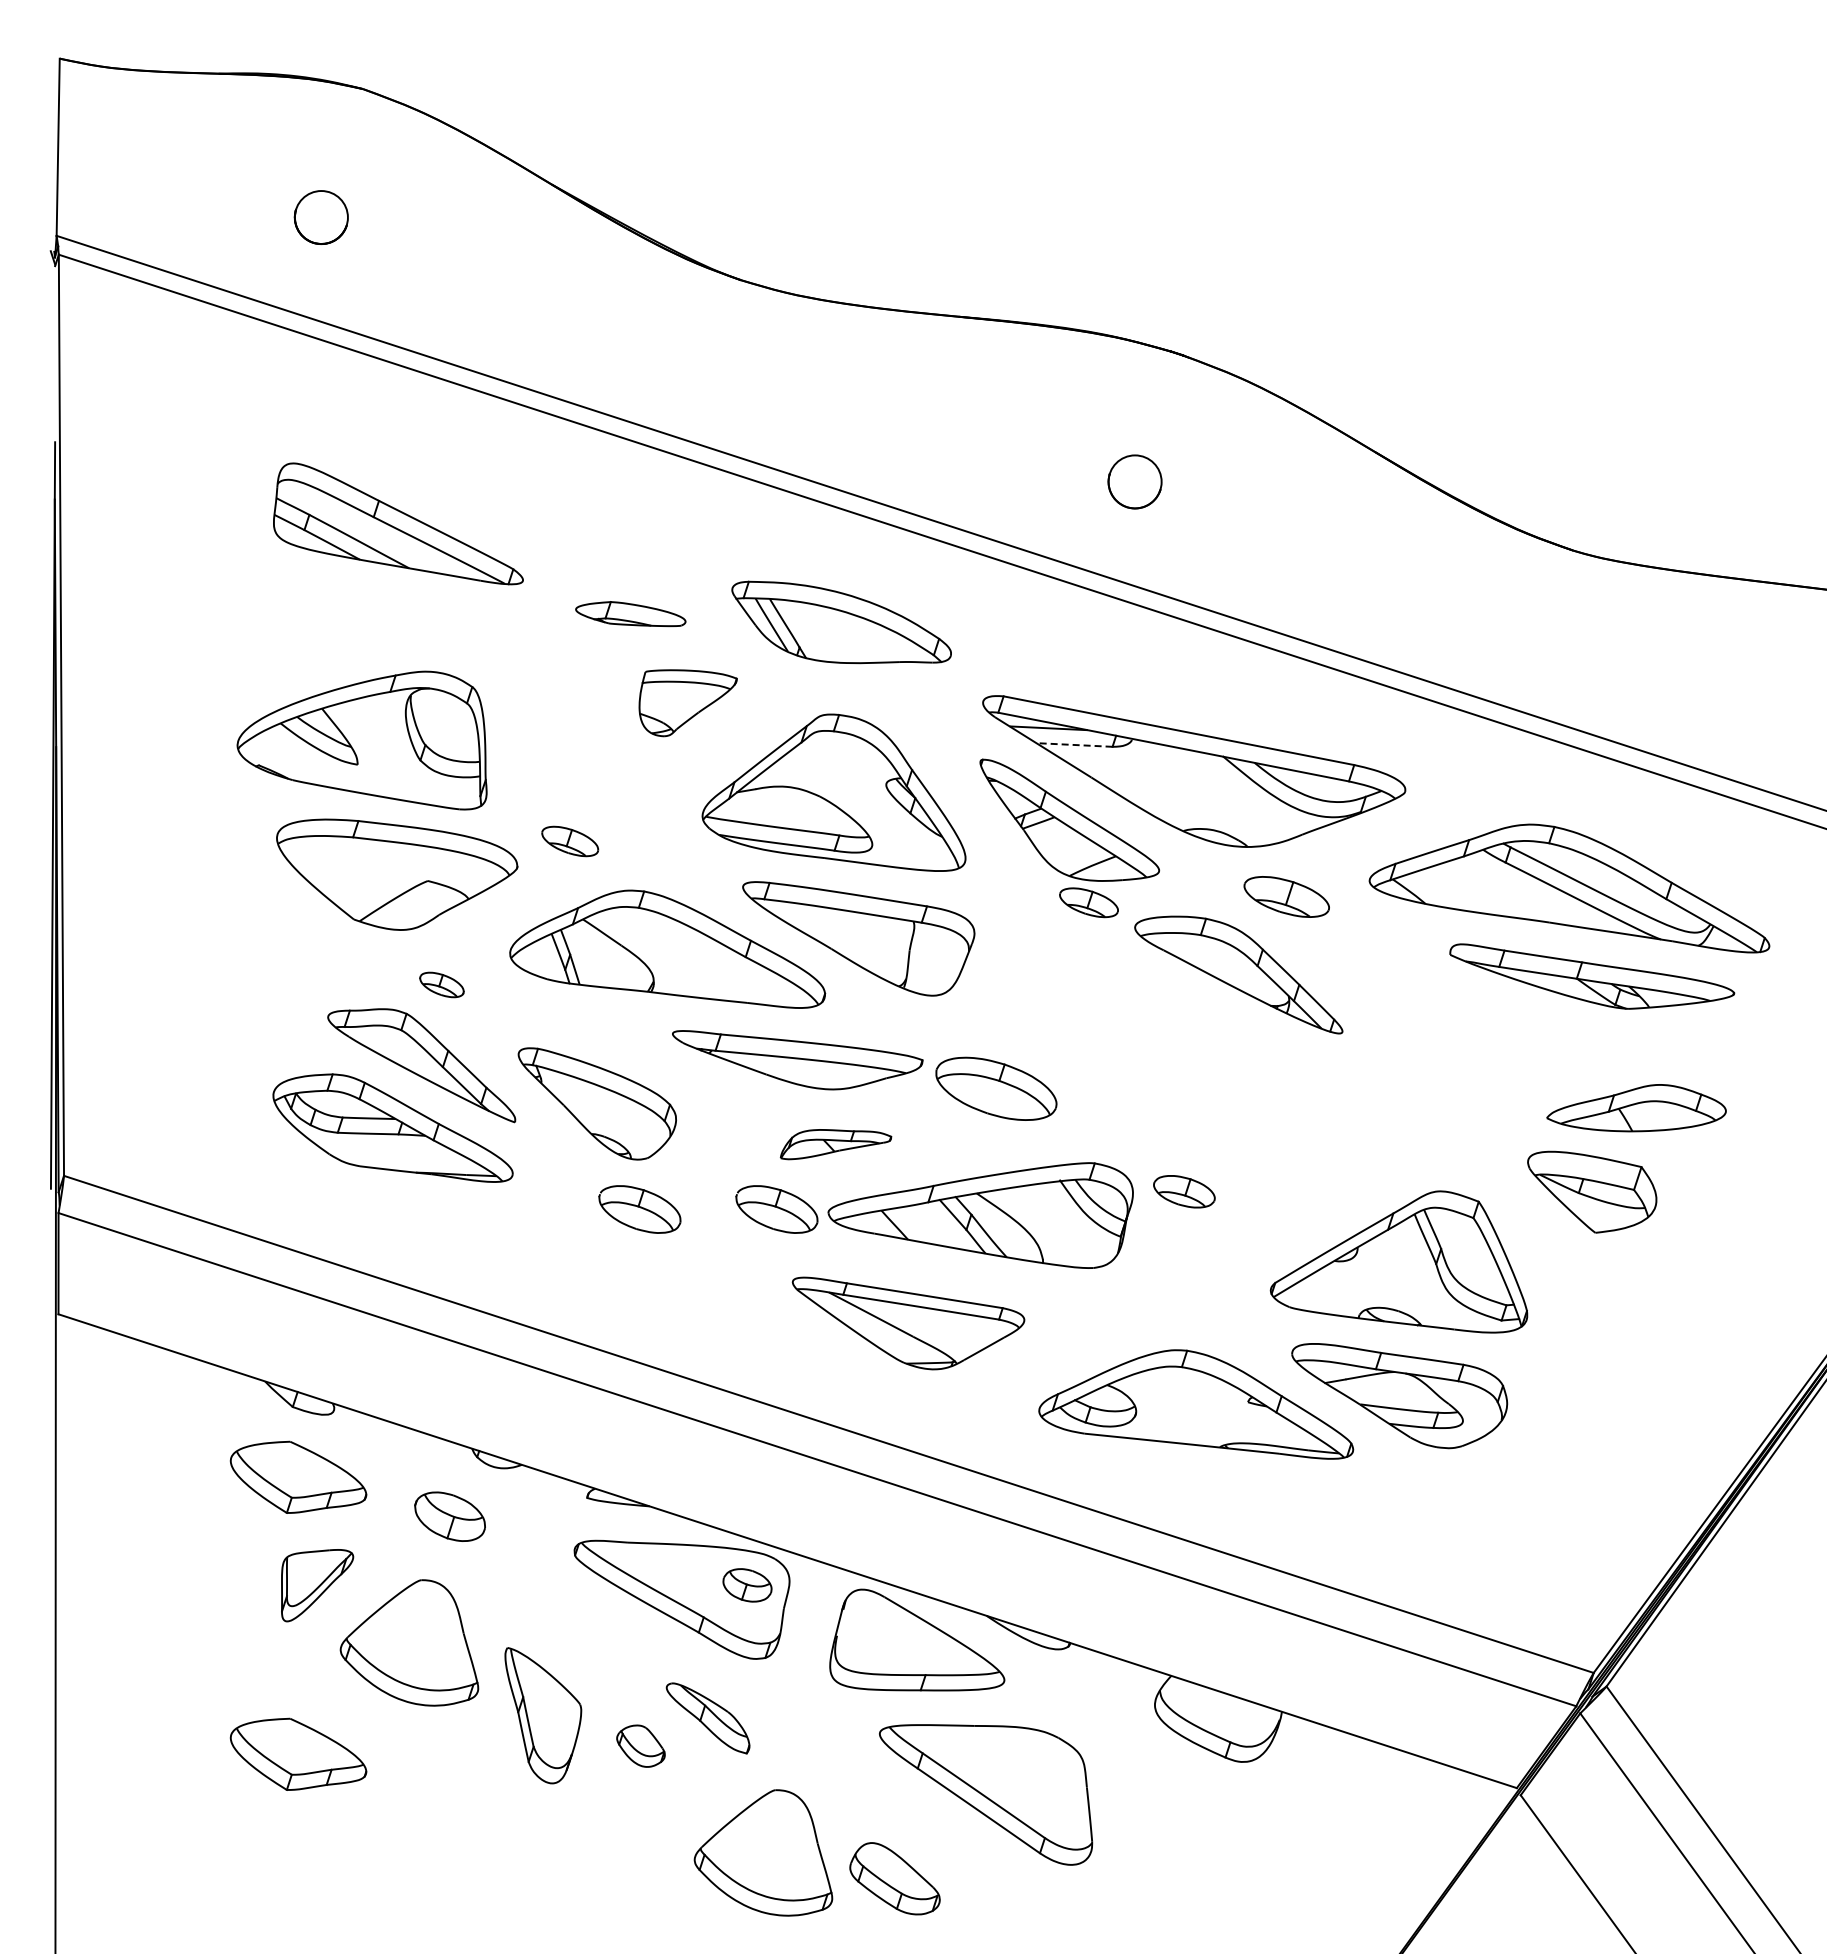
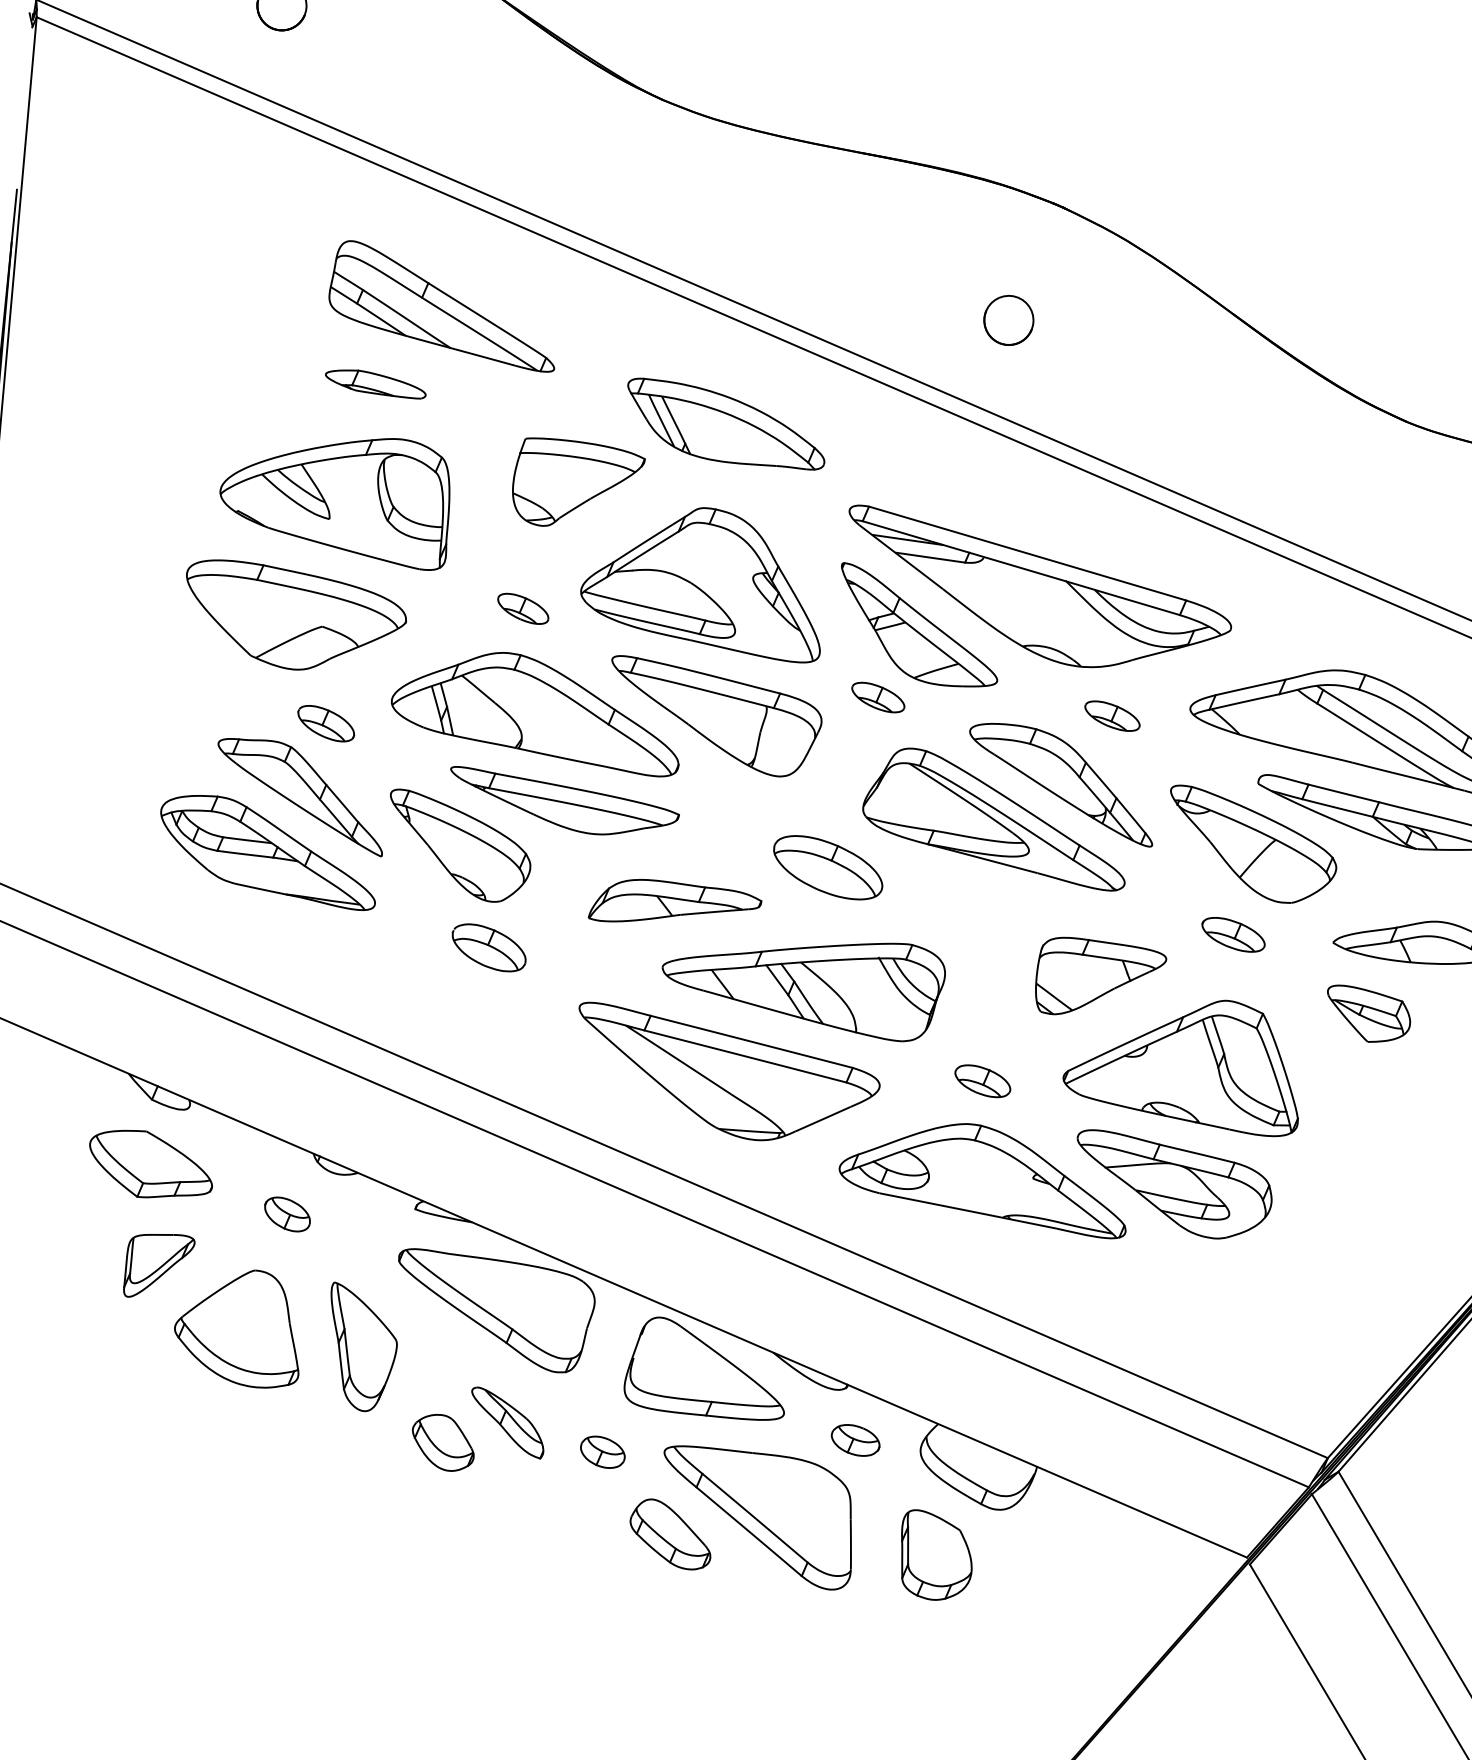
part: (398, 523) -> (444, 305), moved
part: (630, 614) -> (375, 383), moved
part: (687, 703) -> (577, 485), size x1.43
part: (361, 740) -> (335, 497), moved
line: (1073, 744) -> (929, 557), dashed -> solid
part: (570, 841) -> (523, 608), moved
part: (1286, 896) -> (1112, 715), size x0.71
part: (1088, 902) -> (877, 697), moved
part: (441, 984) -> (325, 723), size x1.43
part: (1172, 1018) -> (996, 818), added
part: (1449, 1022) -> (1251, 846), added
part: (797, 1060) -> (563, 804), moved
part: (1438, 1119) -> (1233, 934), added
part: (835, 1144) -> (675, 905), size x1.67
part: (1300, 1181) -> (1100, 979), added
part: (1184, 1191) -> (982, 1081), moved
part: (1591, 1192) -> (1367, 1015), size x0.71
part: (776, 1209) -> (615, 959), removed
part: (908, 1323) -> (726, 1076), size x1.43
part: (450, 1516) -> (287, 1214), size x0.71
part: (747, 1585) -> (602, 1452), moved
part: (1084, 1701) -> (856, 1440), added
part: (543, 1715) -> (361, 1347), moved
part: (640, 1745) -> (442, 1441), size x1.43
part: (298, 1753) -> (127, 1419), removed
part: (1182, 1817) -> (936, 1555), added
part: (763, 1852) -> (547, 1551), removed
part: (894, 1878) -> (670, 1534), moved

